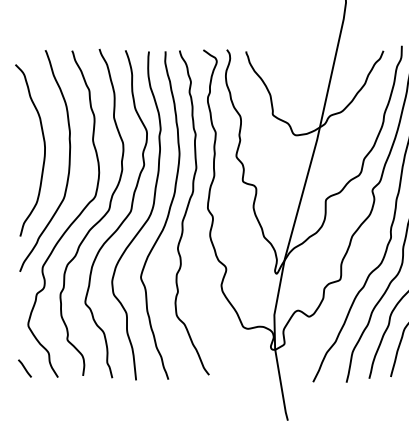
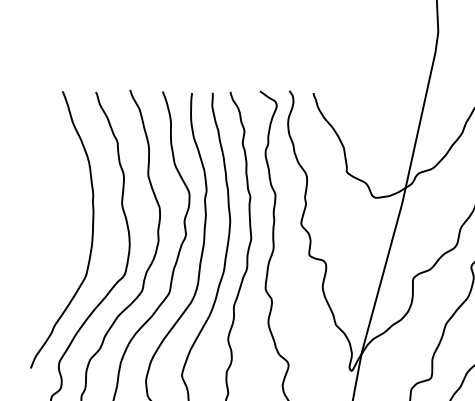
curve: (44, 150) -> (61, 216), removed

